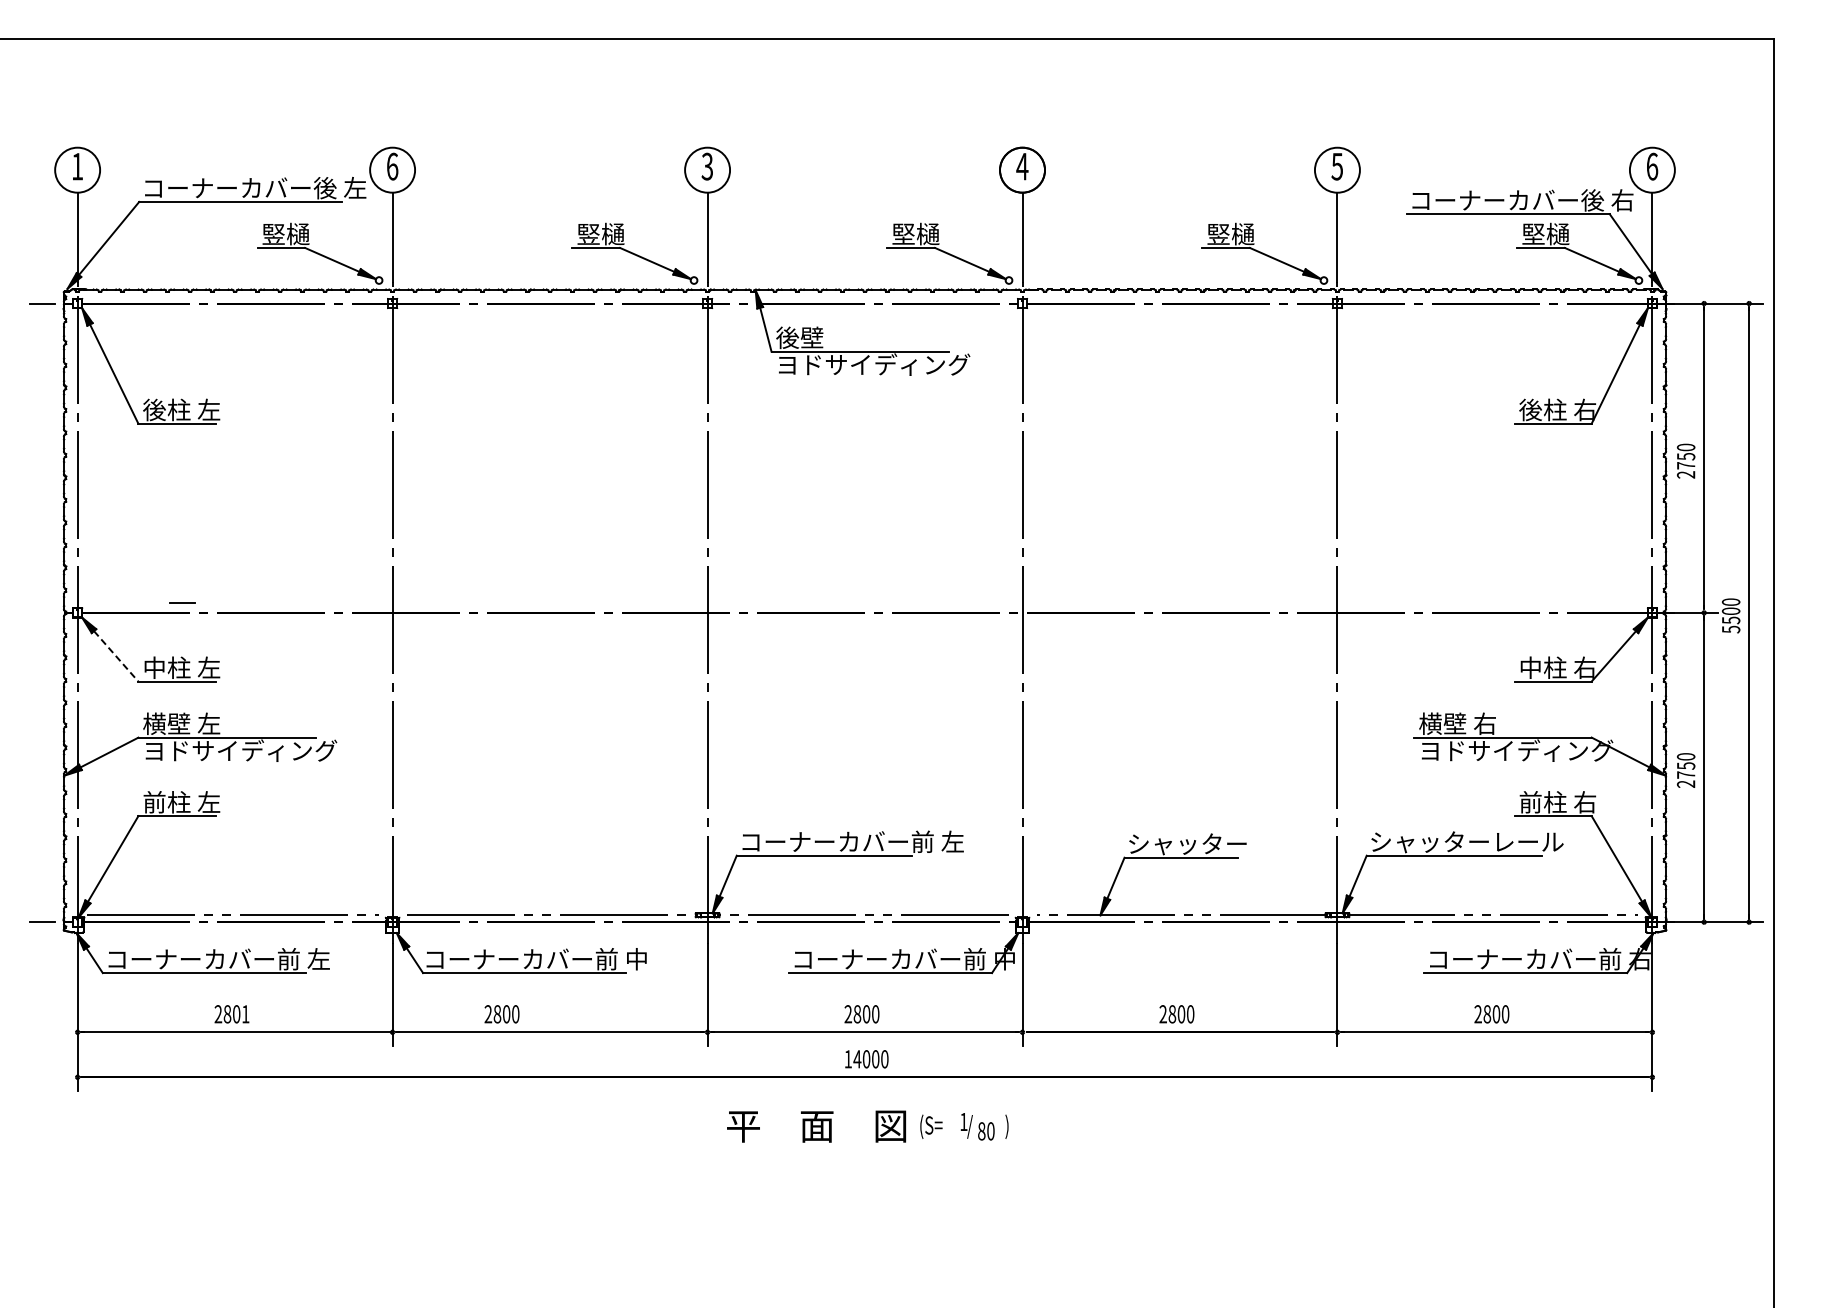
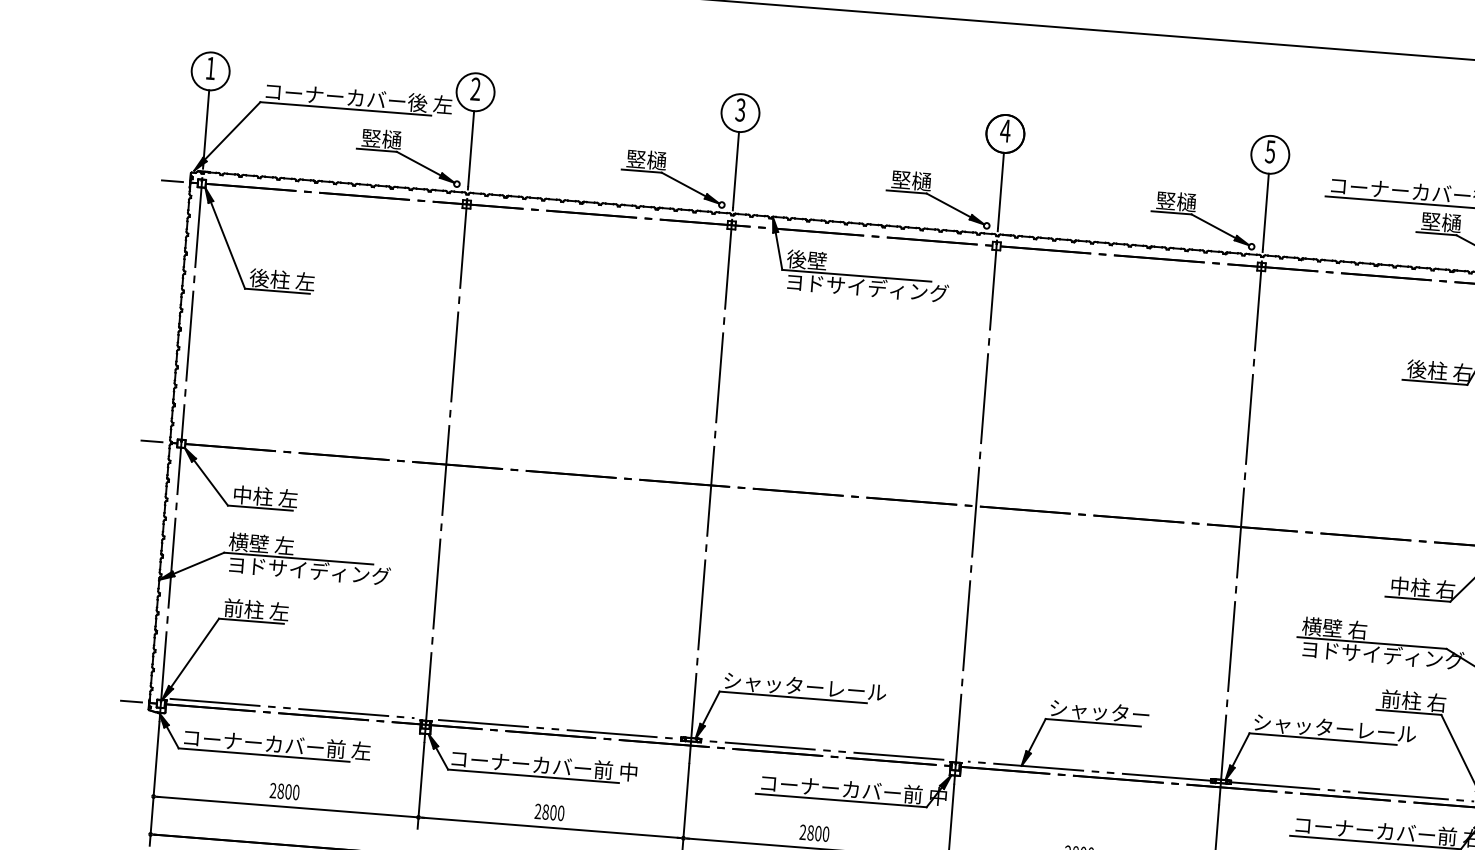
text: (392, 166) -> (475, 89), 6 -> 2
line: (182, 602) -> (151, 441), moved
line: (116, 656) -> (211, 483), dashed -> solid
text: (852, 841) -> (817, 687), コーナーカバー前 左 -> シャッターレール
text: (245, 1014) -> (295, 792), 2801 -> 2800
text: (501, 1014) -> (549, 812), moved

